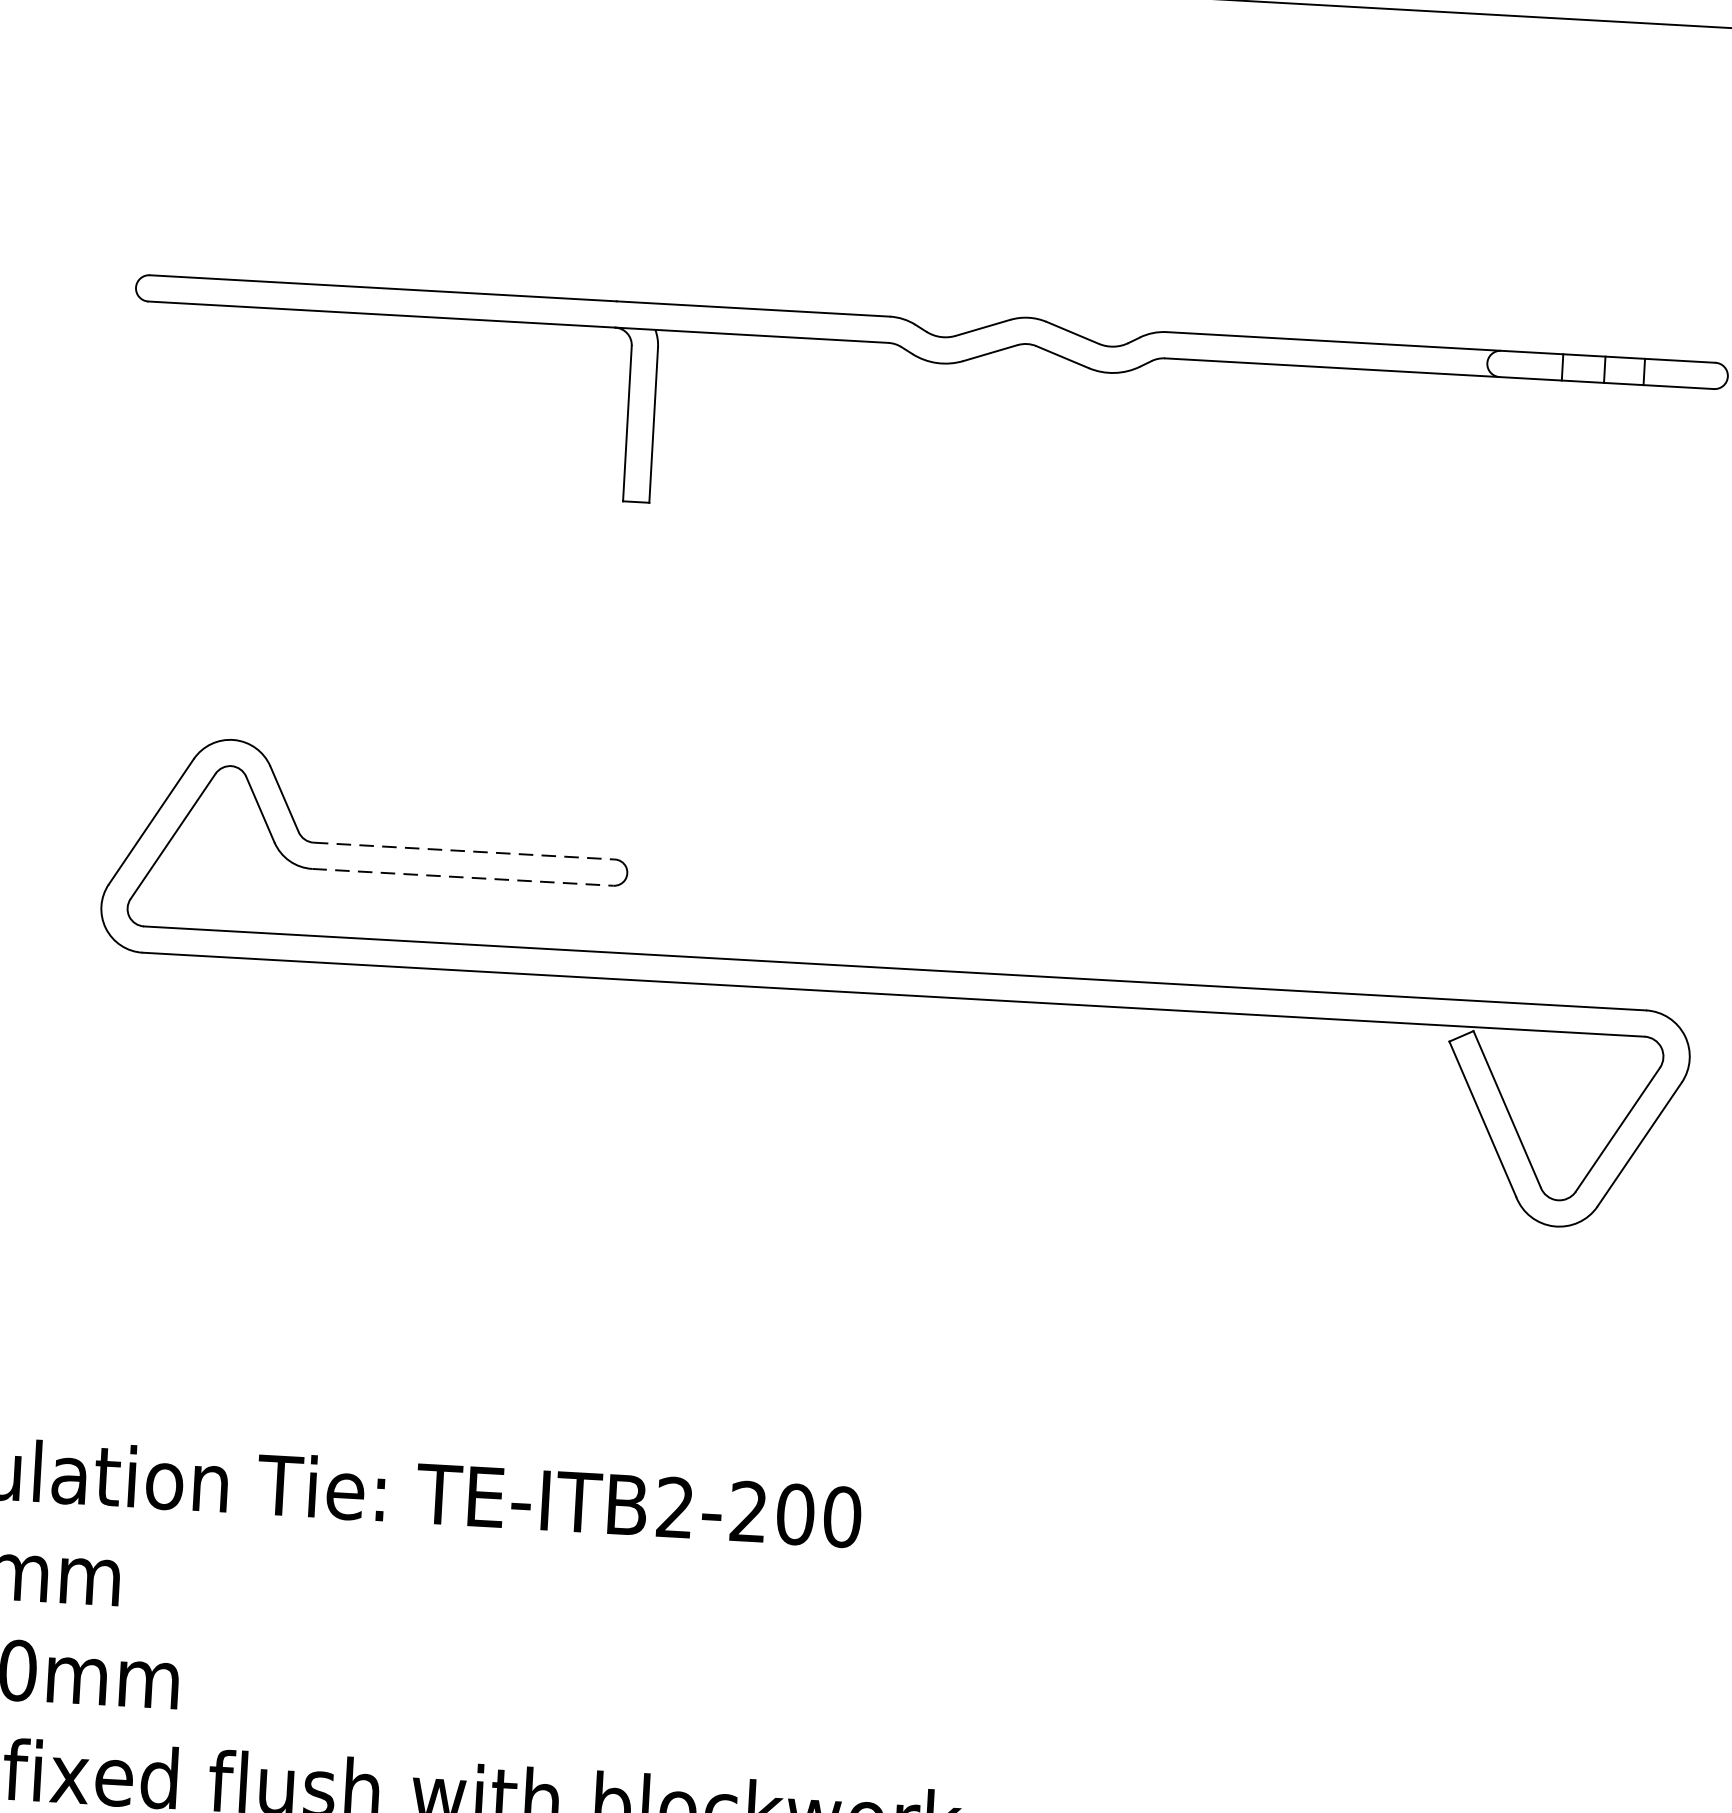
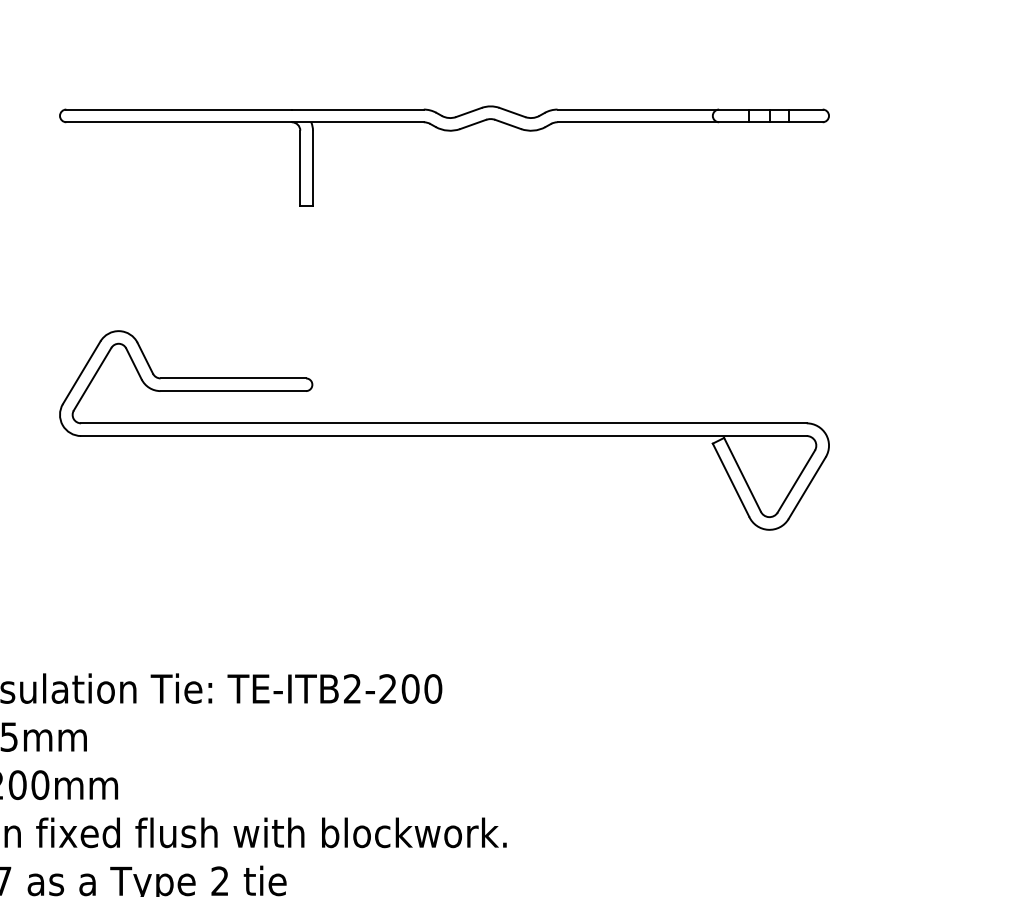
line: (464, 851) -> (233, 378), dashed -> solid
line: (463, 878) -> (233, 391), dashed -> solid

